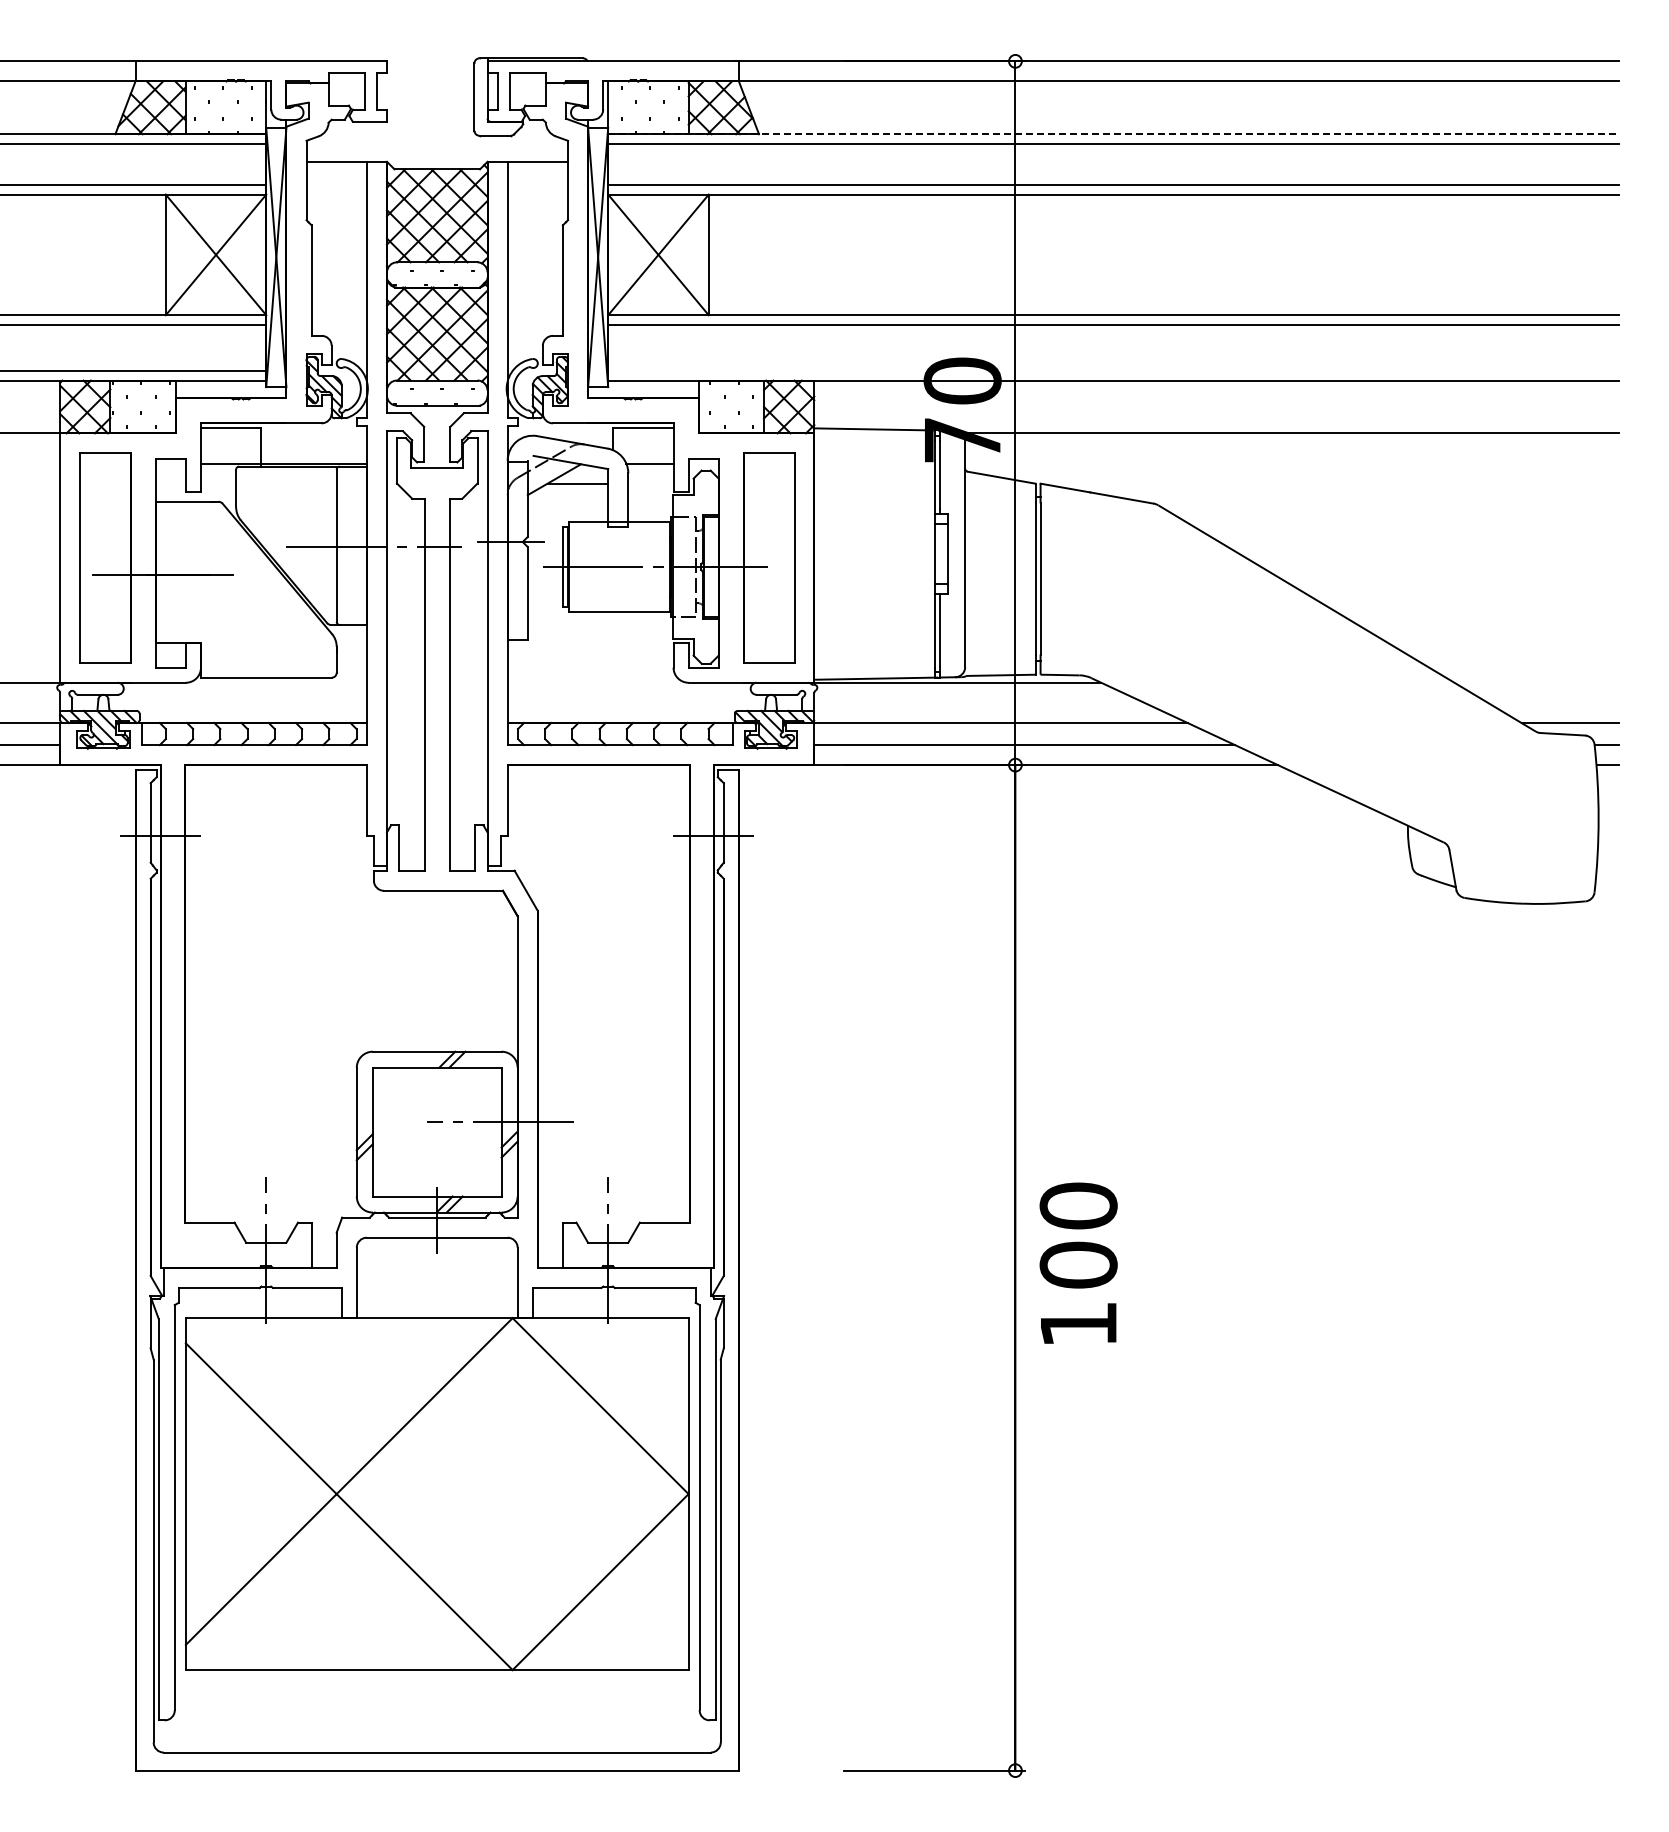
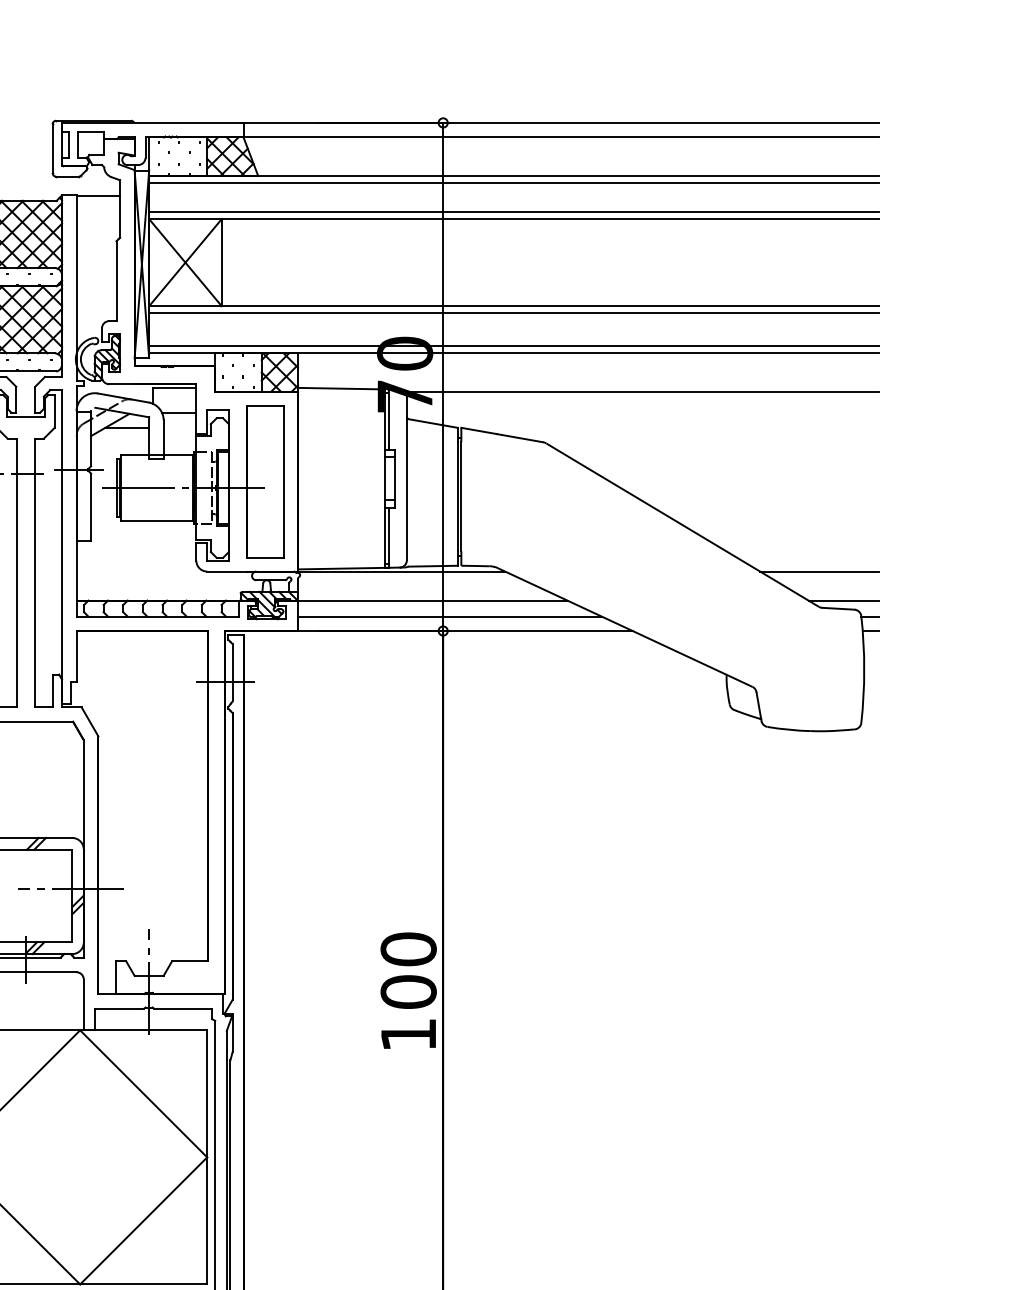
line: (1113, 134) -> (513, 175), dashed -> solid
line: (1113, 370) -> (513, 346), added
line: (1536, 682) -> (819, 571), added
text: (1078, 1262) -> (408, 990), moved

